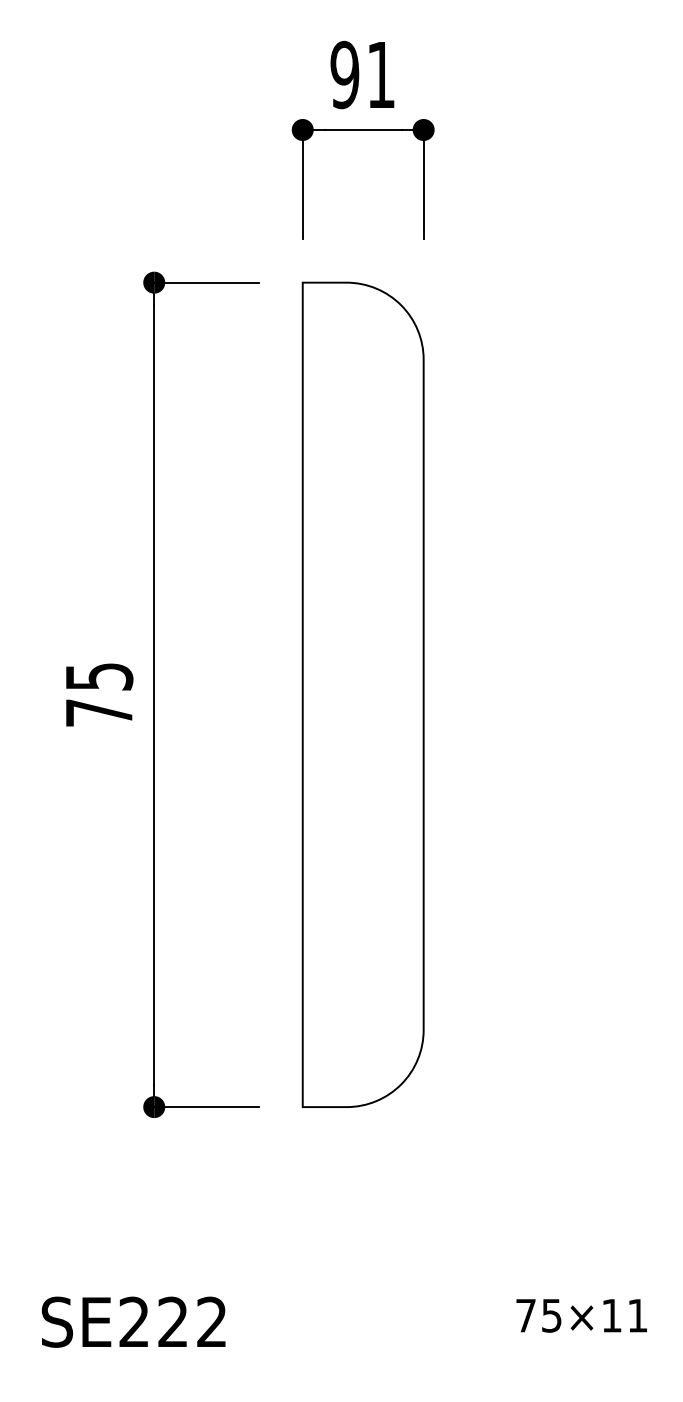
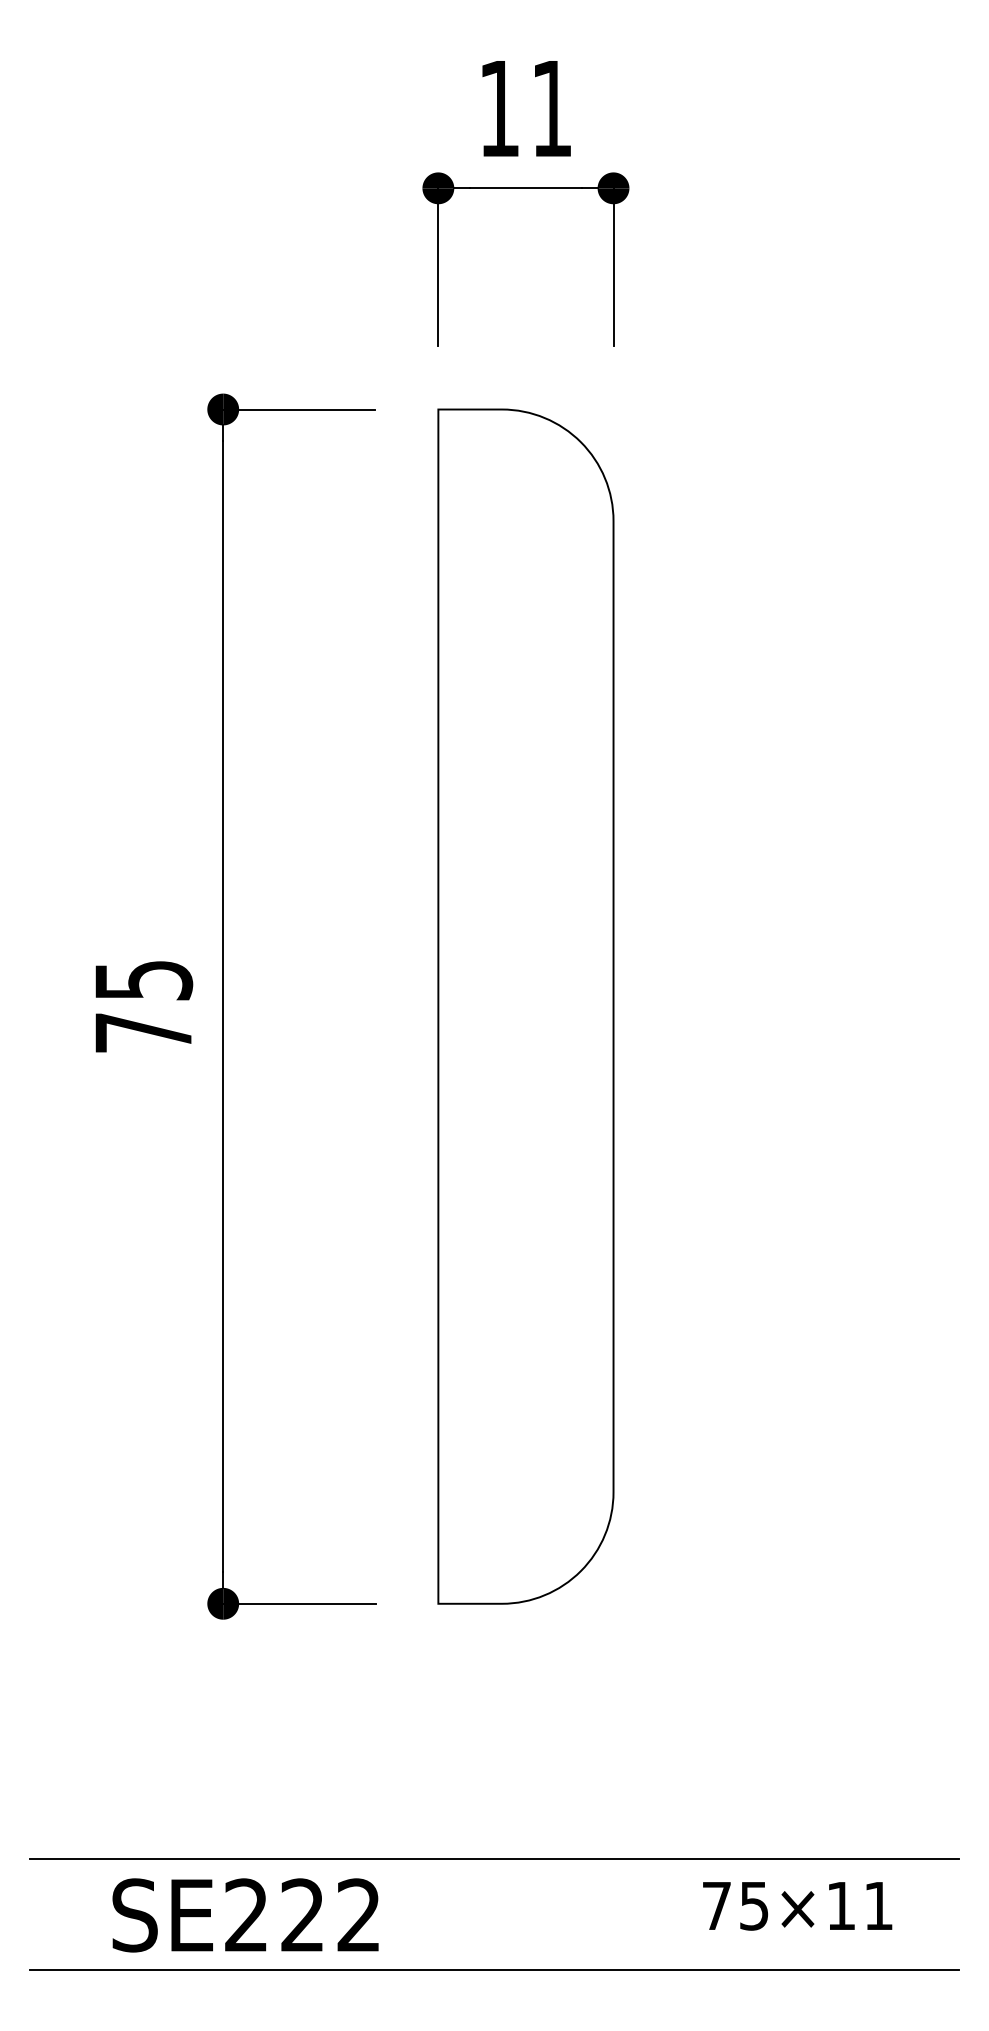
text: (344, 74) -> (498, 107), 91 -> 11
line: (341, 1282) -> (494, 1857), added
text: (581, 1315) -> (797, 1905), moved
text: (133, 1321) -> (245, 1914), moved
line: (341, 1359) -> (494, 1969), added

